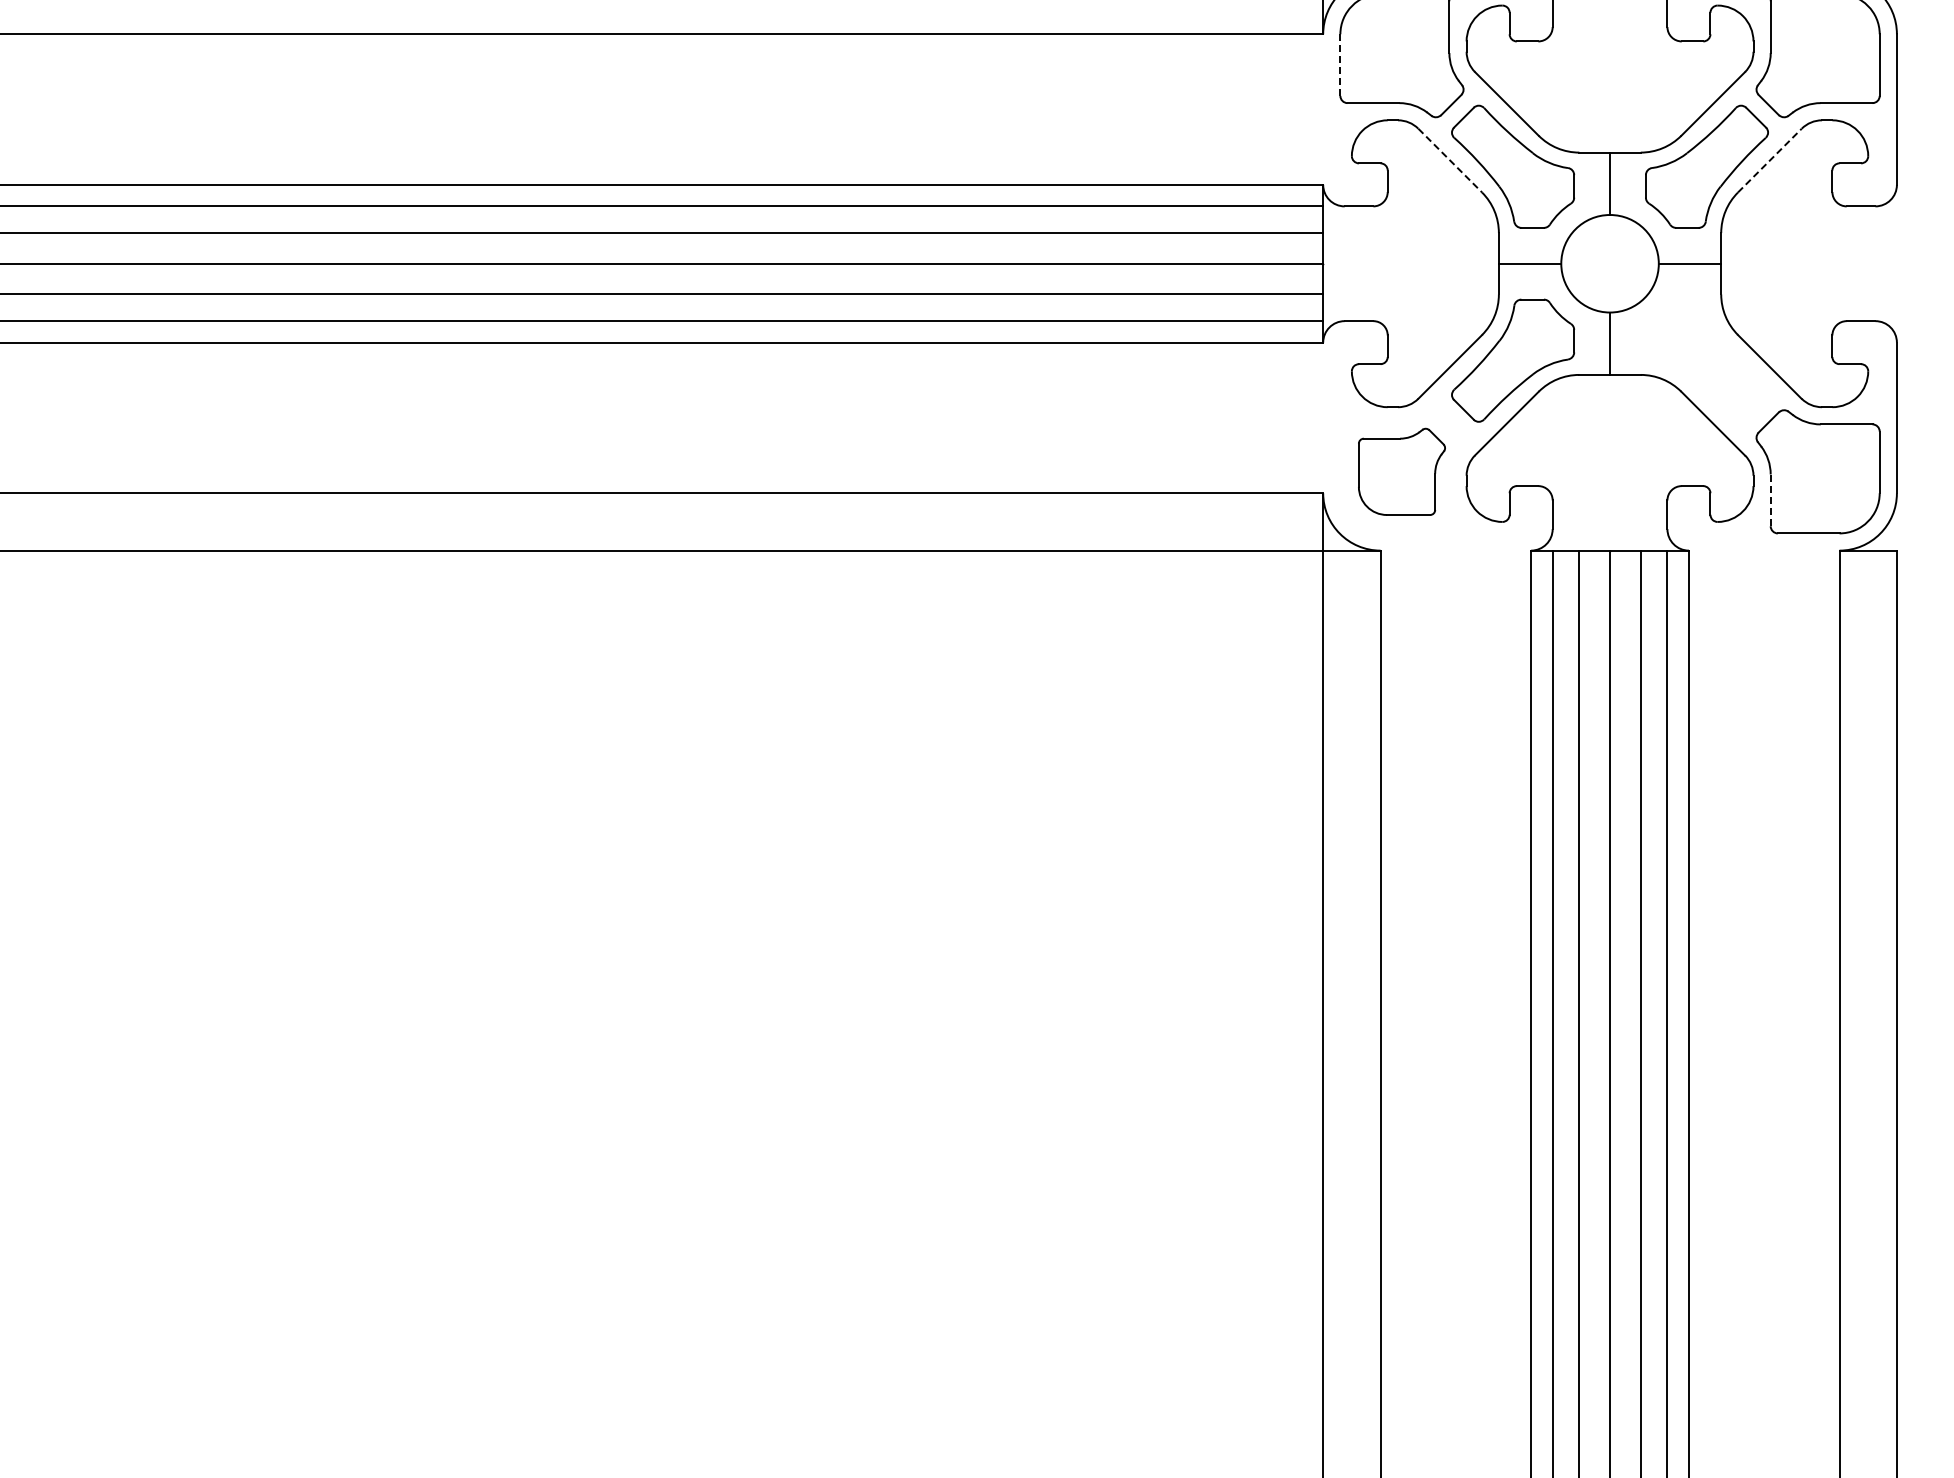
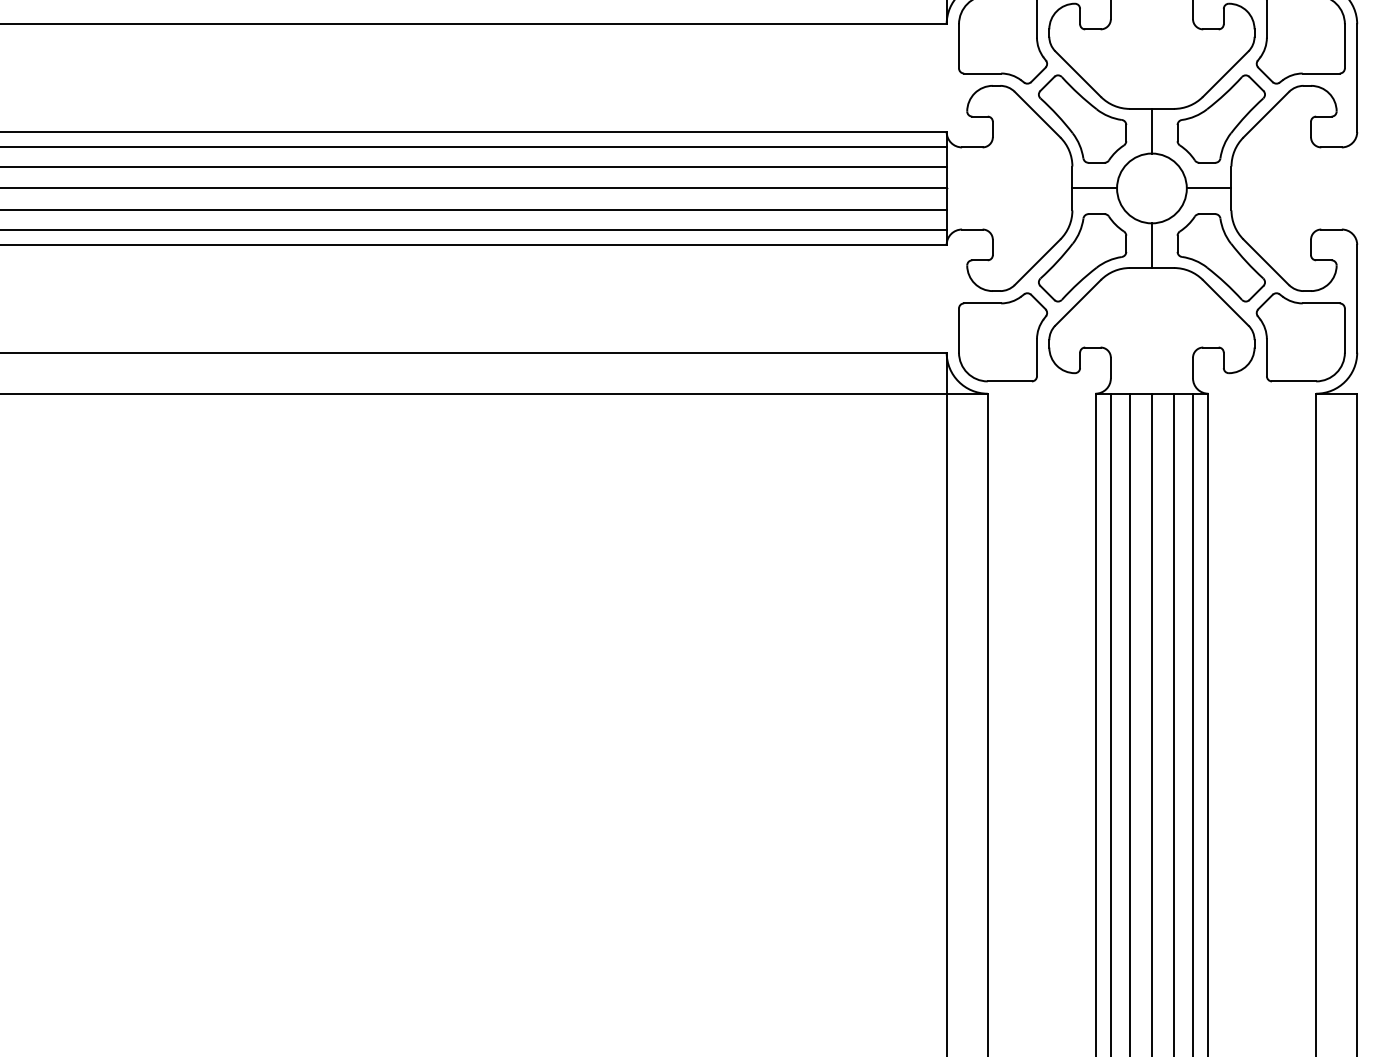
line: (1340, 65) -> (959, 46), dashed -> solid
line: (1450, 160) -> (1037, 114), dashed -> solid
line: (1770, 160) -> (1266, 114), dashed -> solid
part: (1706, 360) -> (1220, 257), added
part: (1401, 471) -> (1002, 337), size x1.43
line: (1770, 500) -> (1266, 357), dashed -> solid

